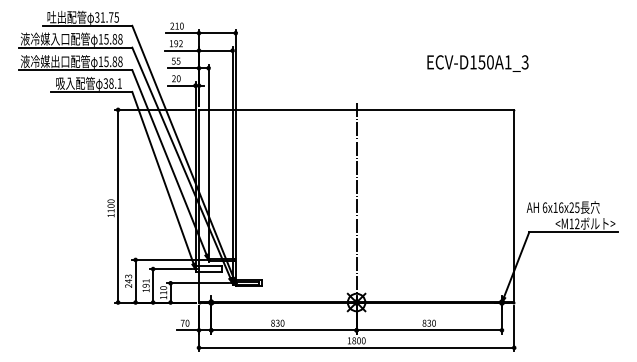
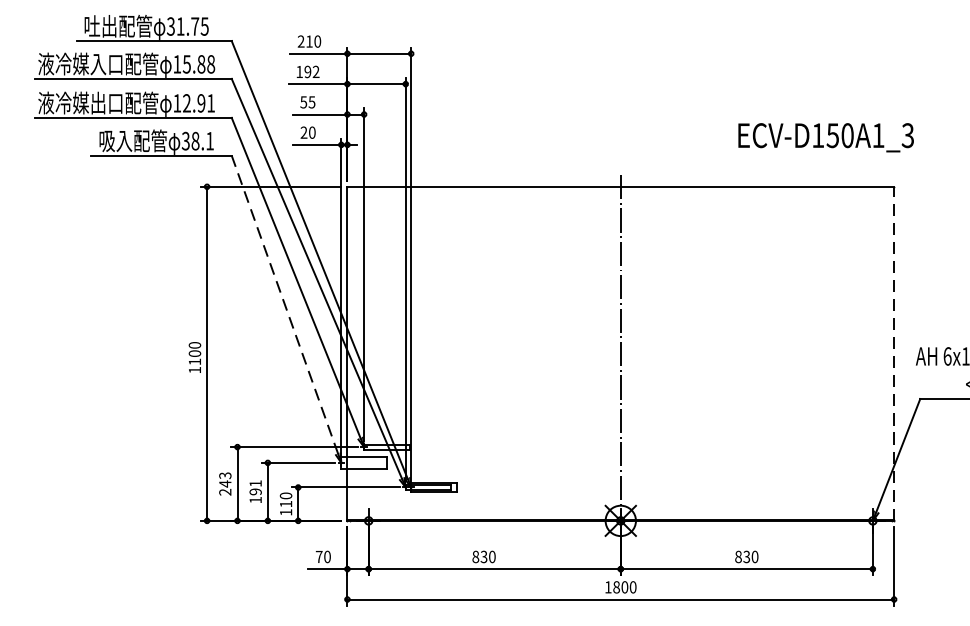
text: (113, 61) -> (199, 102), 15.88 -> 12.91
text: (477, 63) -> (825, 137), moved
line: (162, 177) -> (284, 304), solid -> dashed
line: (514, 205) -> (894, 352), solid -> dashed

